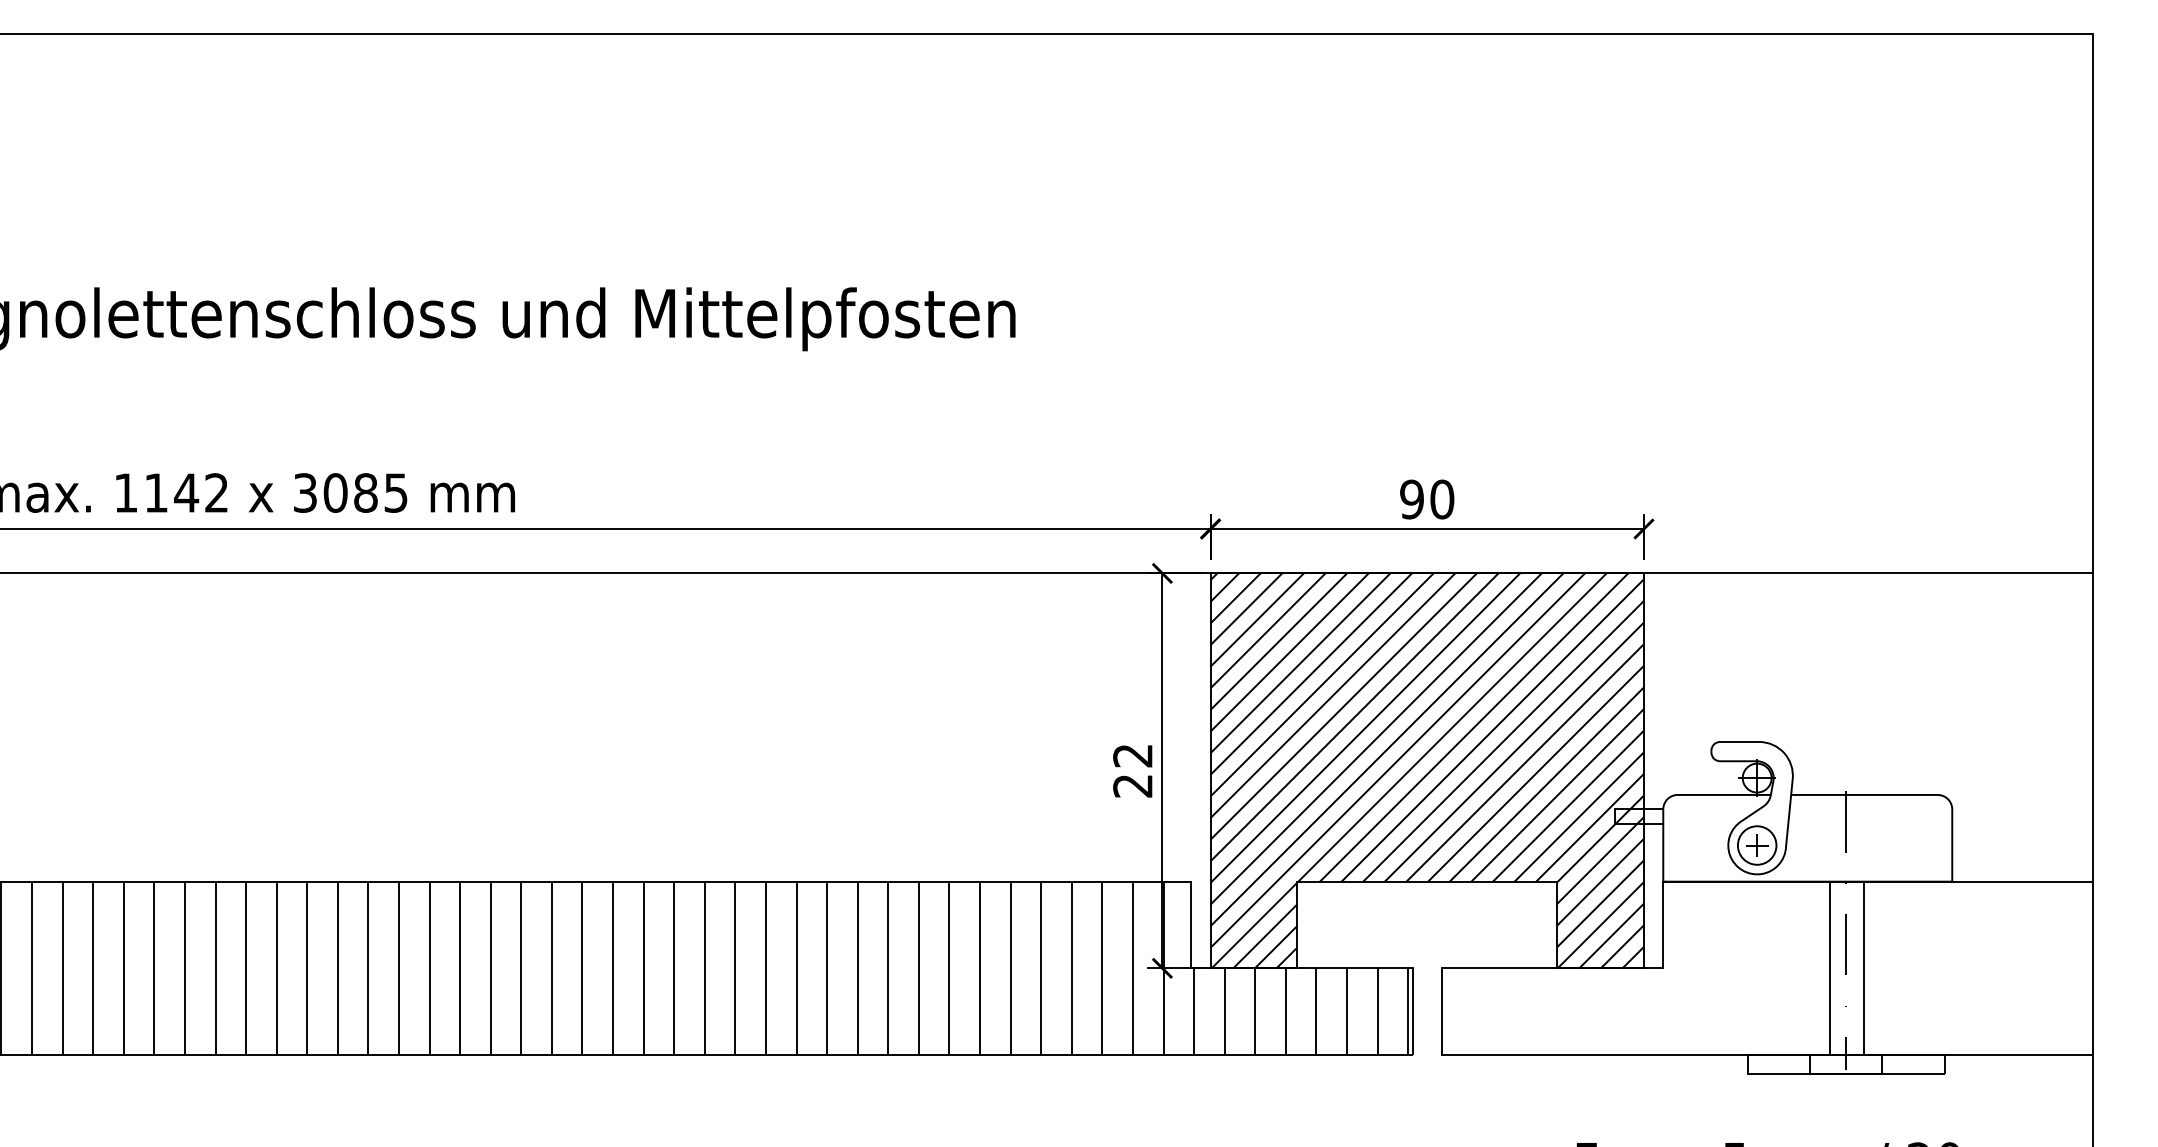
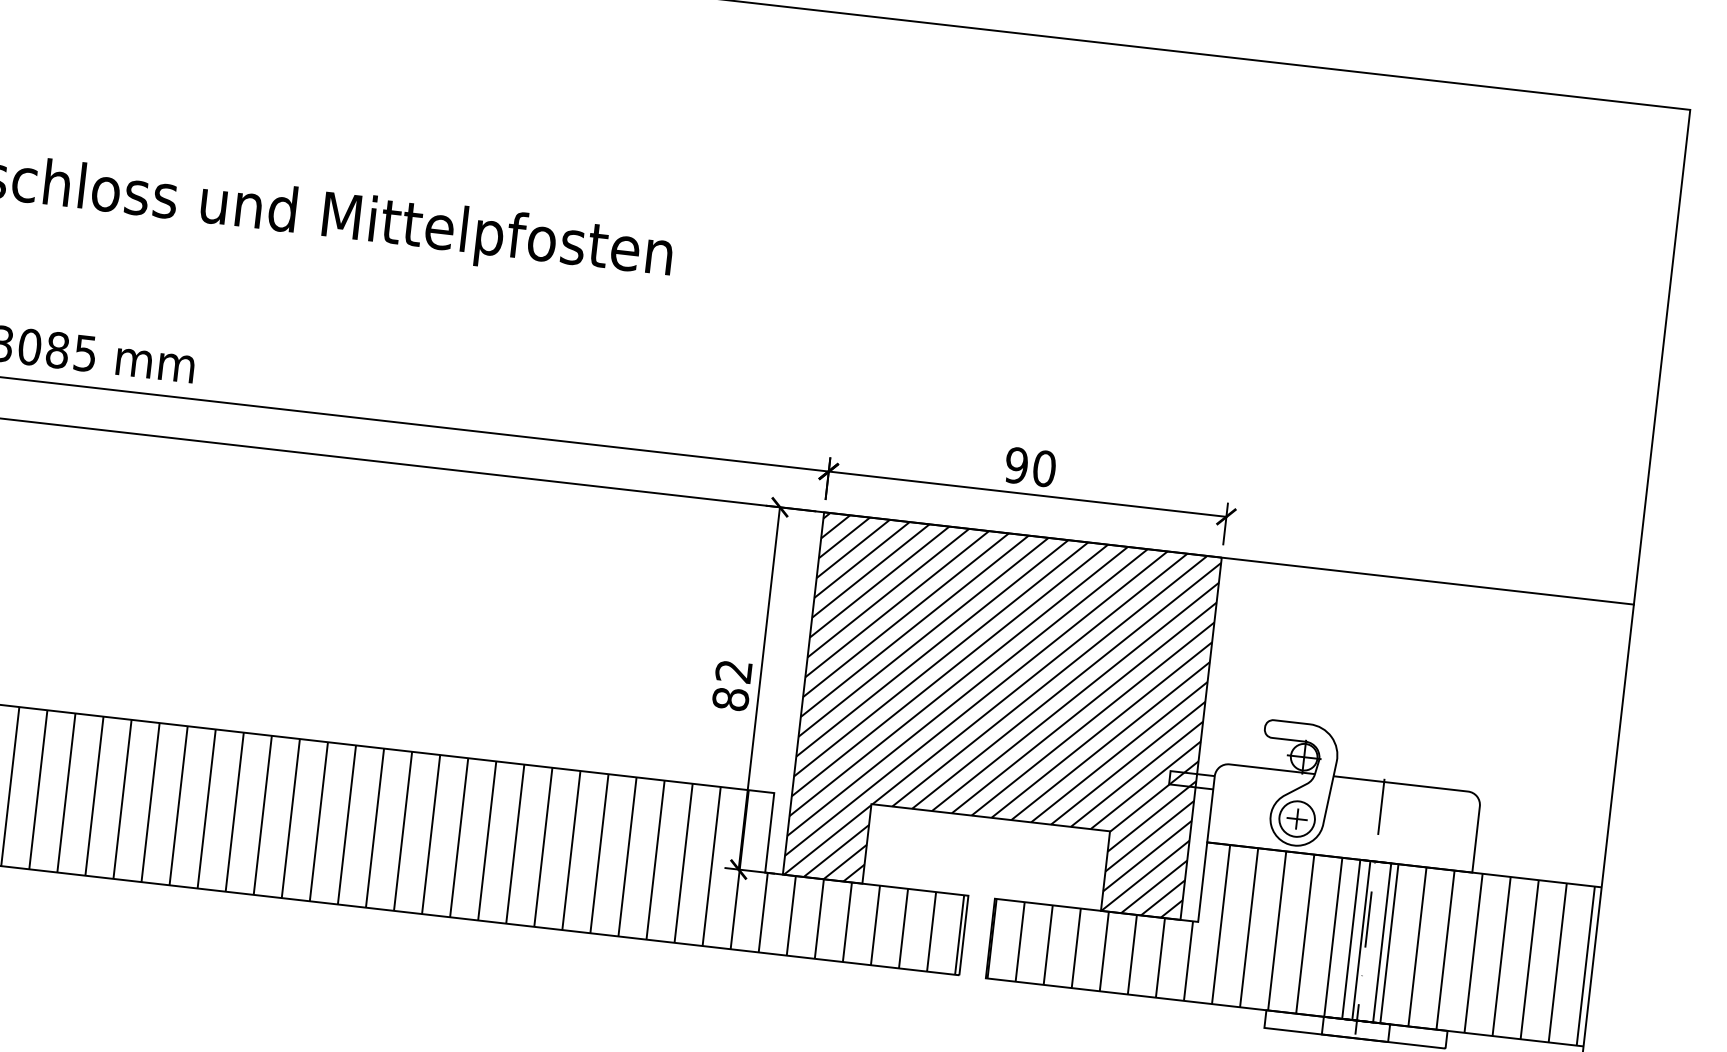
text: (1132, 785) -> (730, 698), 22 -> 82
hatch: (1764, 968) -> (1291, 932), added

